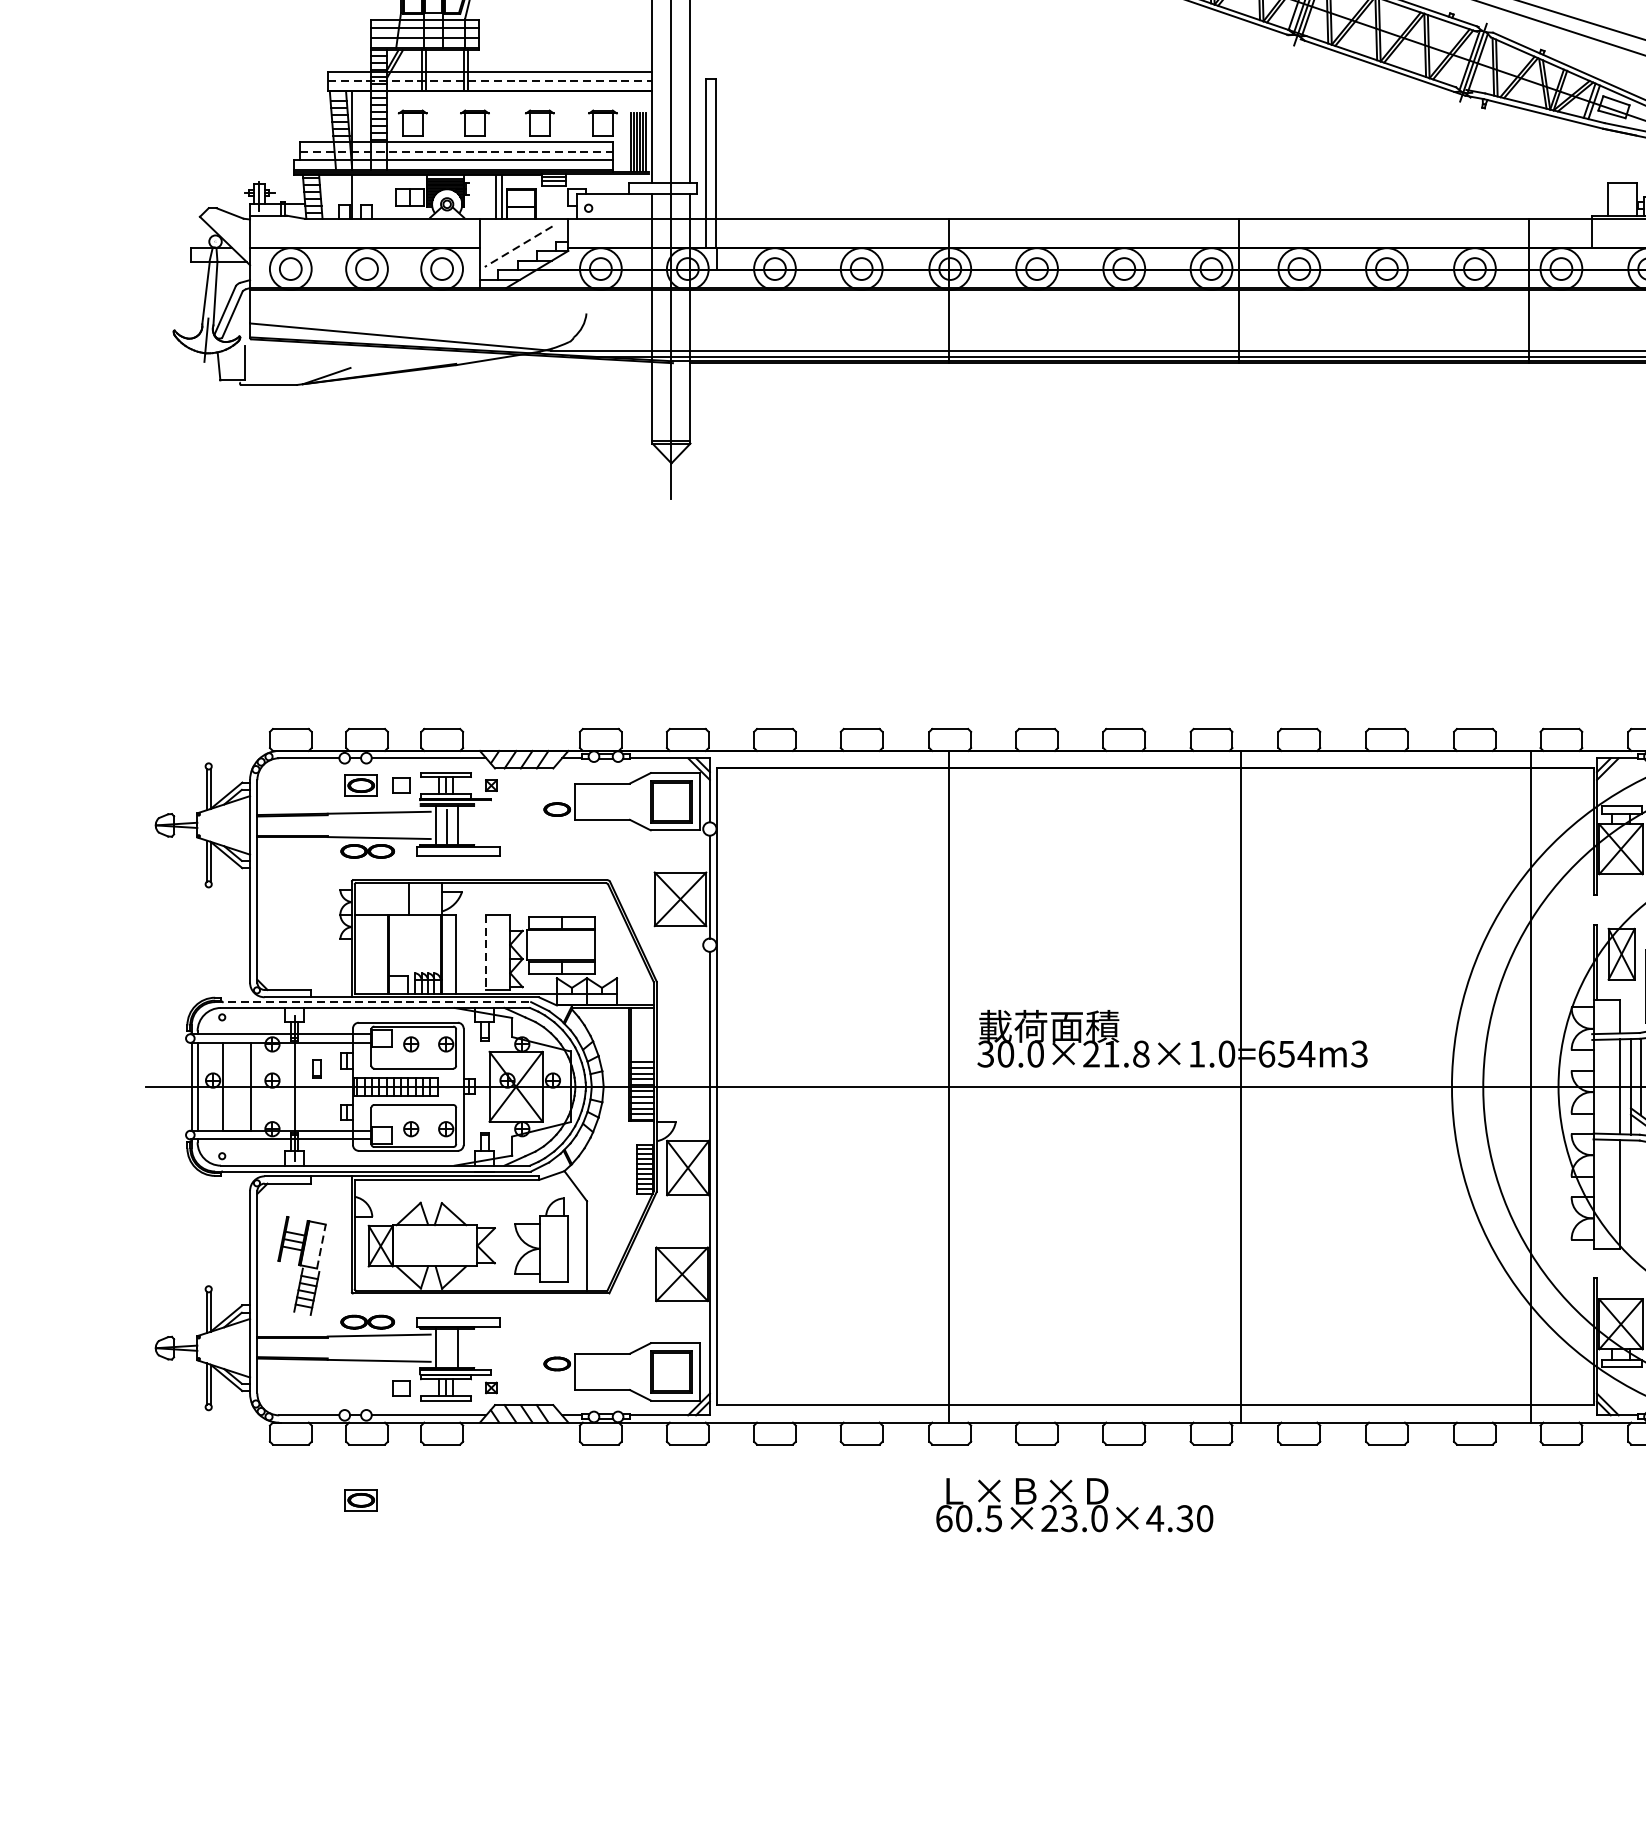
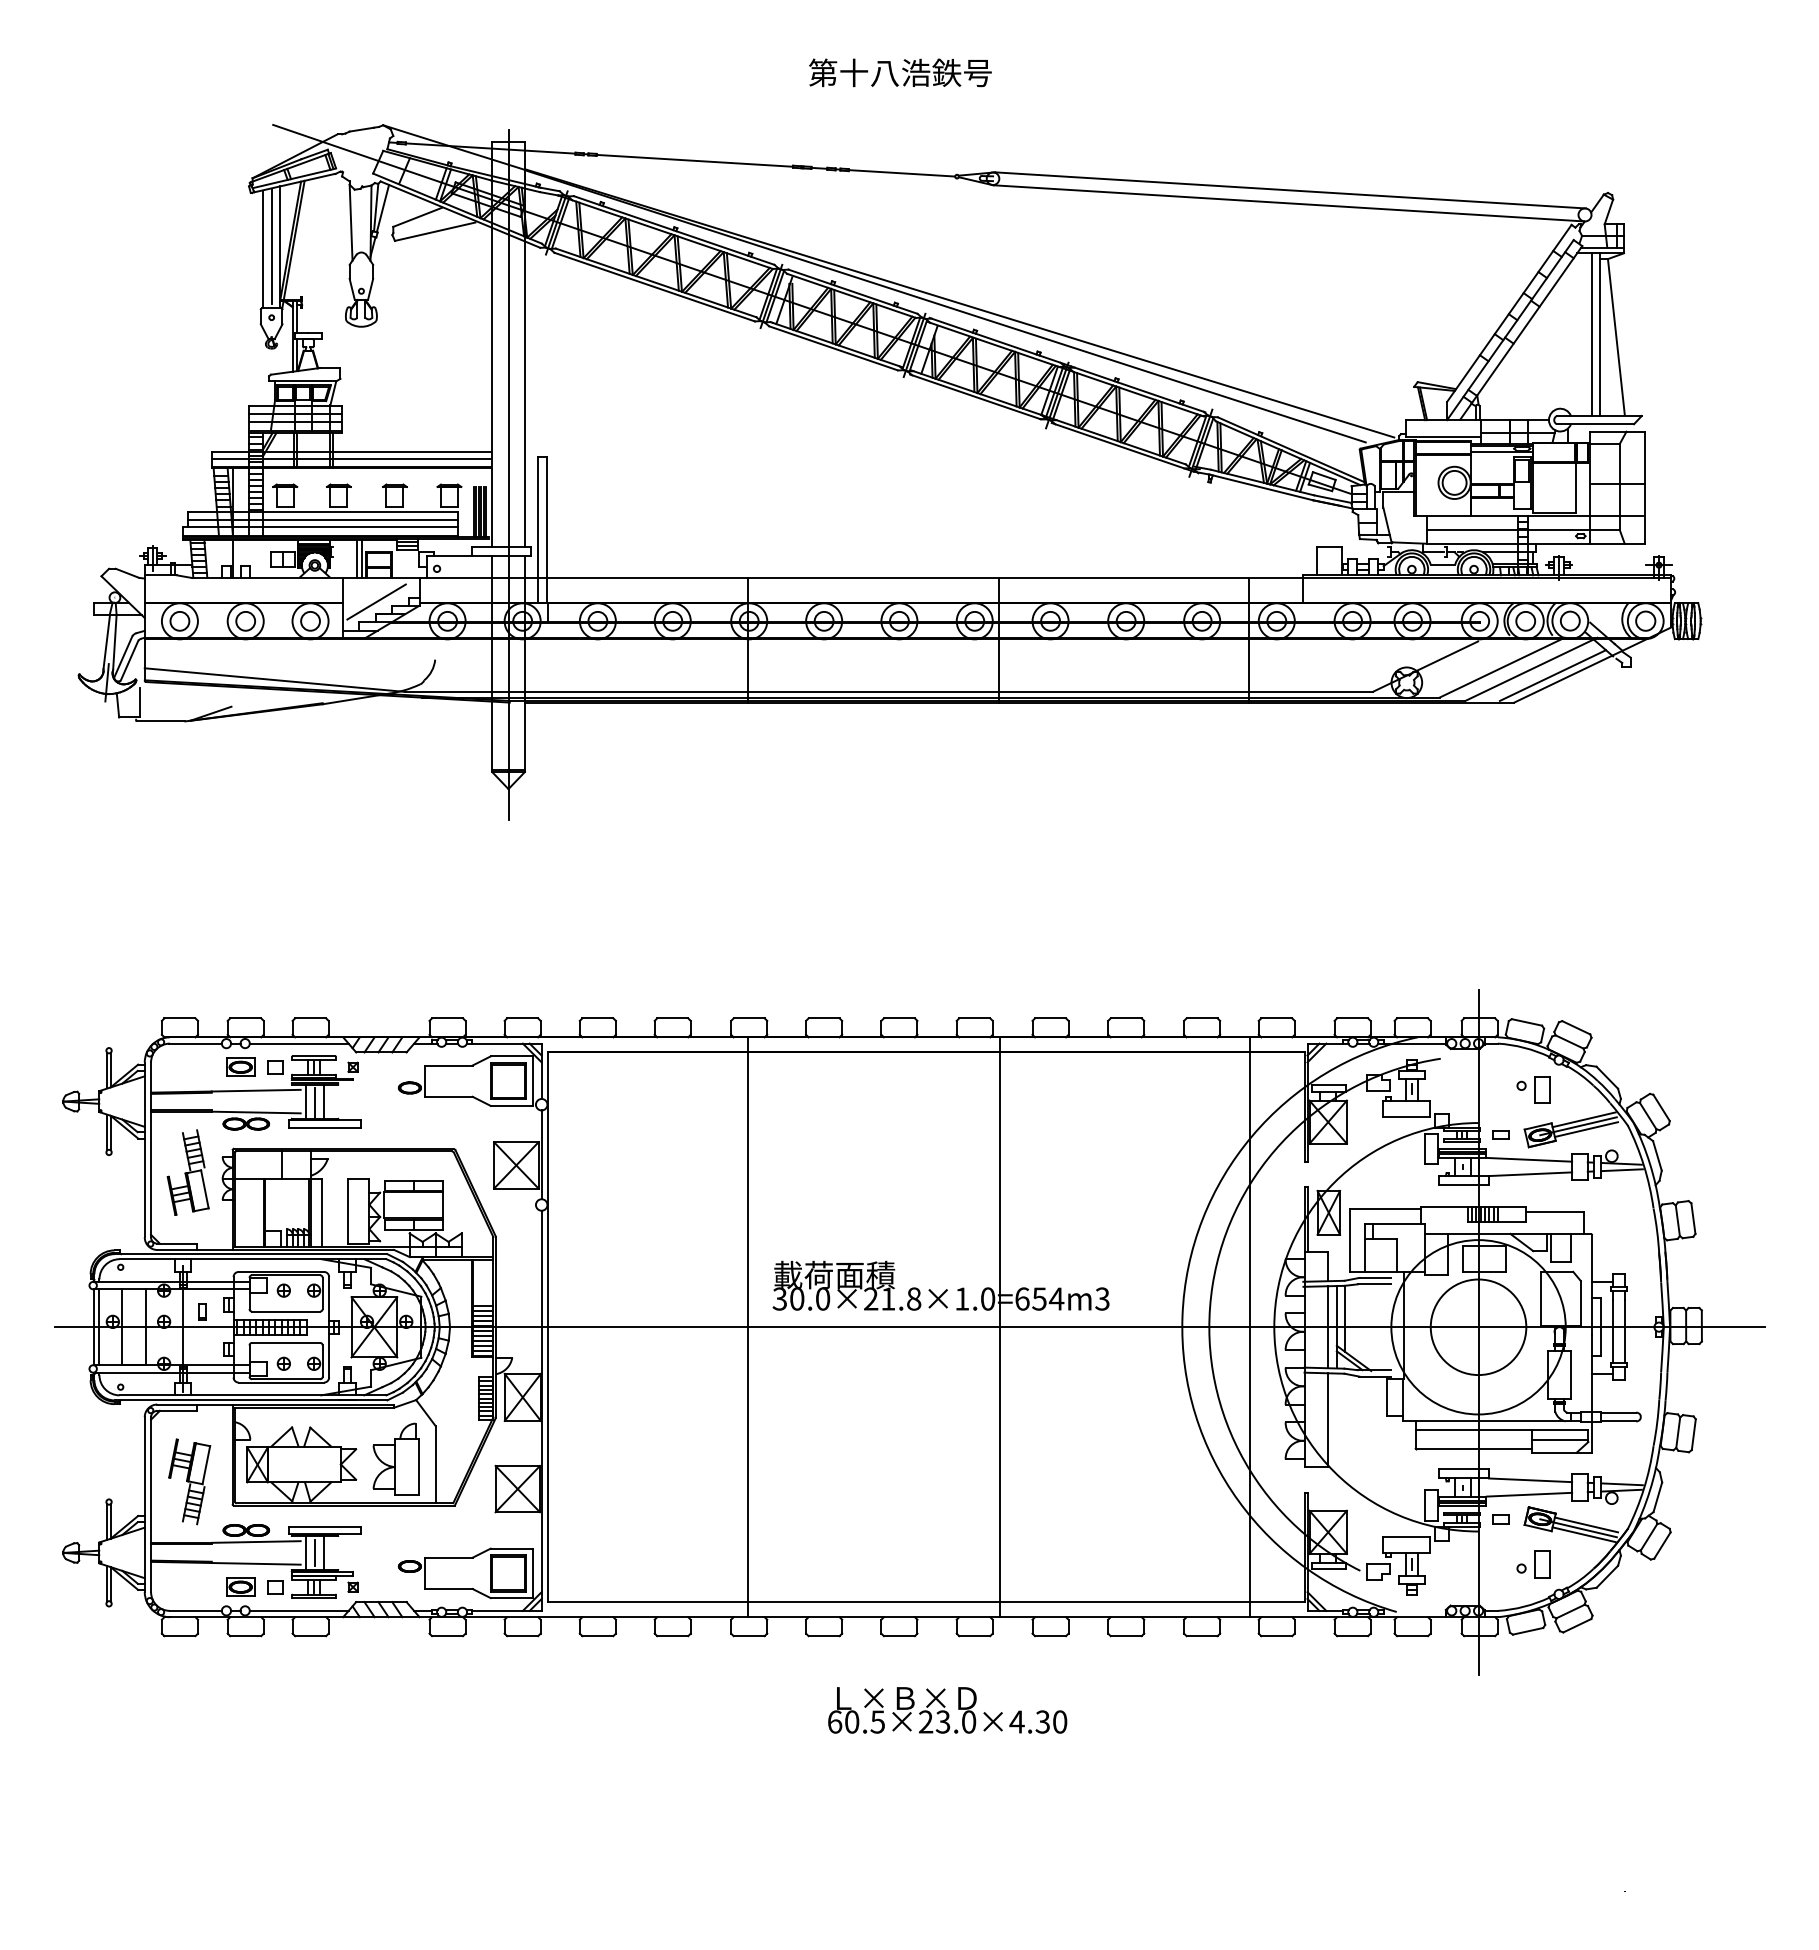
line: (489, 80) -> (351, 458), dashed -> solid
line: (455, 152) -> (322, 520), dashed -> solid
line: (518, 247) -> (376, 602), dashed -> solid
part: (299, 907) -> (187, 1172), added
line: (486, 952) -> (348, 1211), dashed -> solid
line: (373, 1002) -> (251, 1254), dashed -> solid
line: (321, 1245) -> (206, 1464), dashed -> solid
line: (446, 1347) -> (314, 1552), added
part: (360, 1499) -> (240, 1586), moved
text: (1074, 1505) -> (947, 1710), moved

